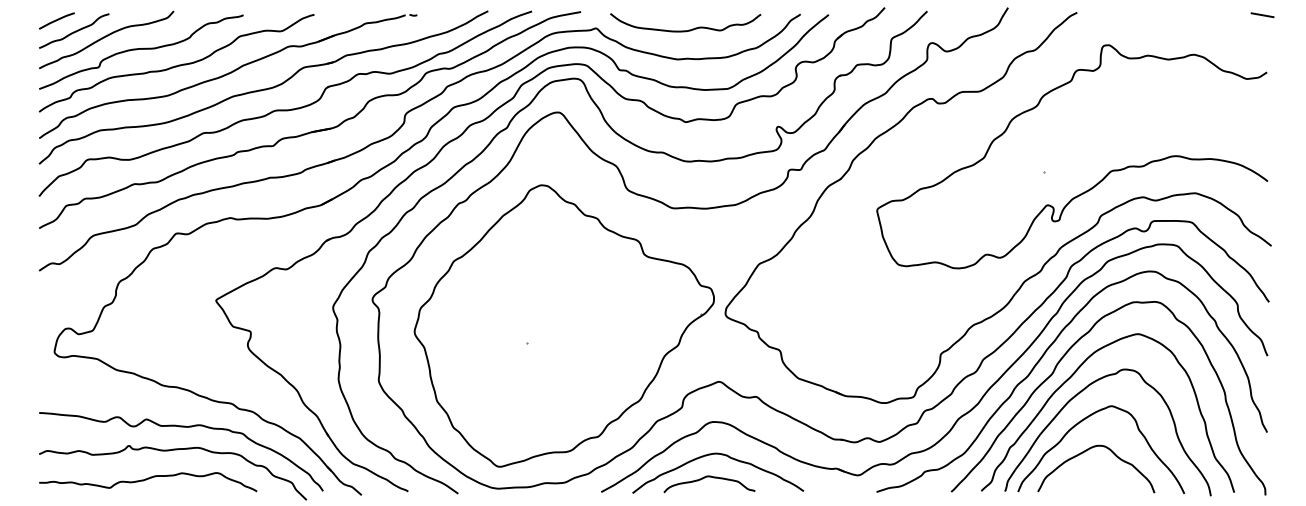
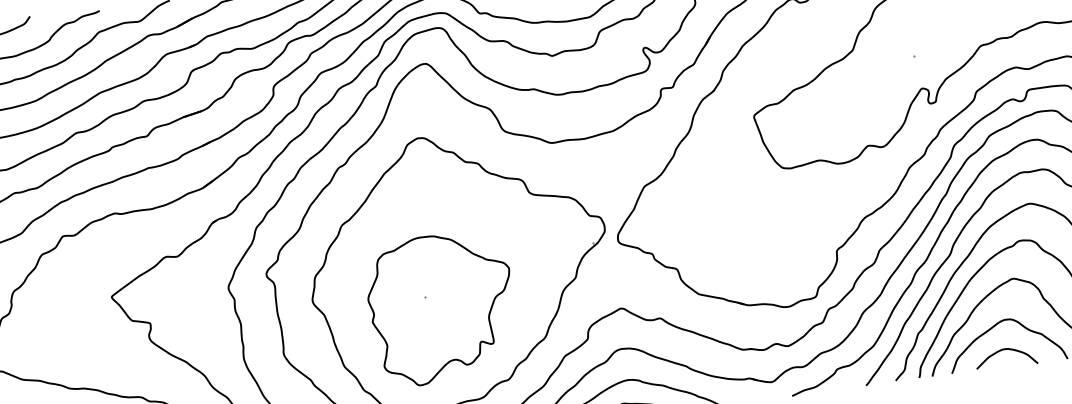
part: (541, 357) -> (441, 308), added
curve: (1090, 476) -> (1001, 351), added

